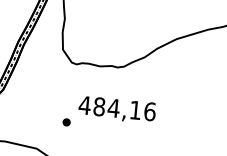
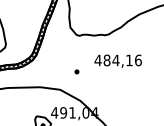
text: (116, 108) -> (117, 60), moved

